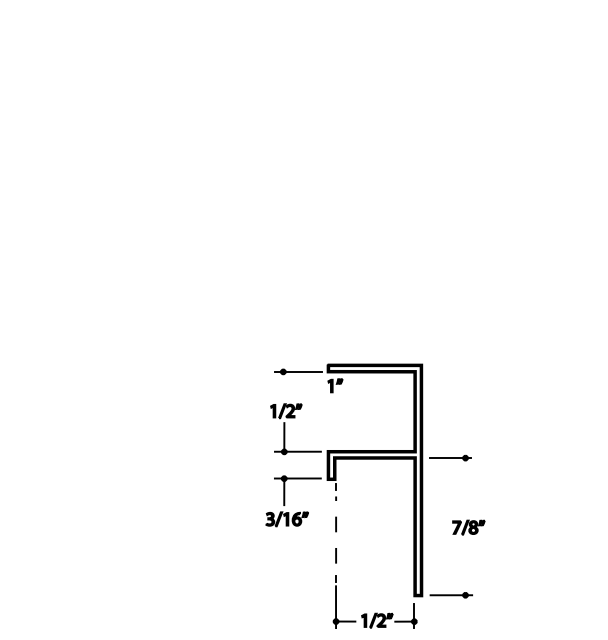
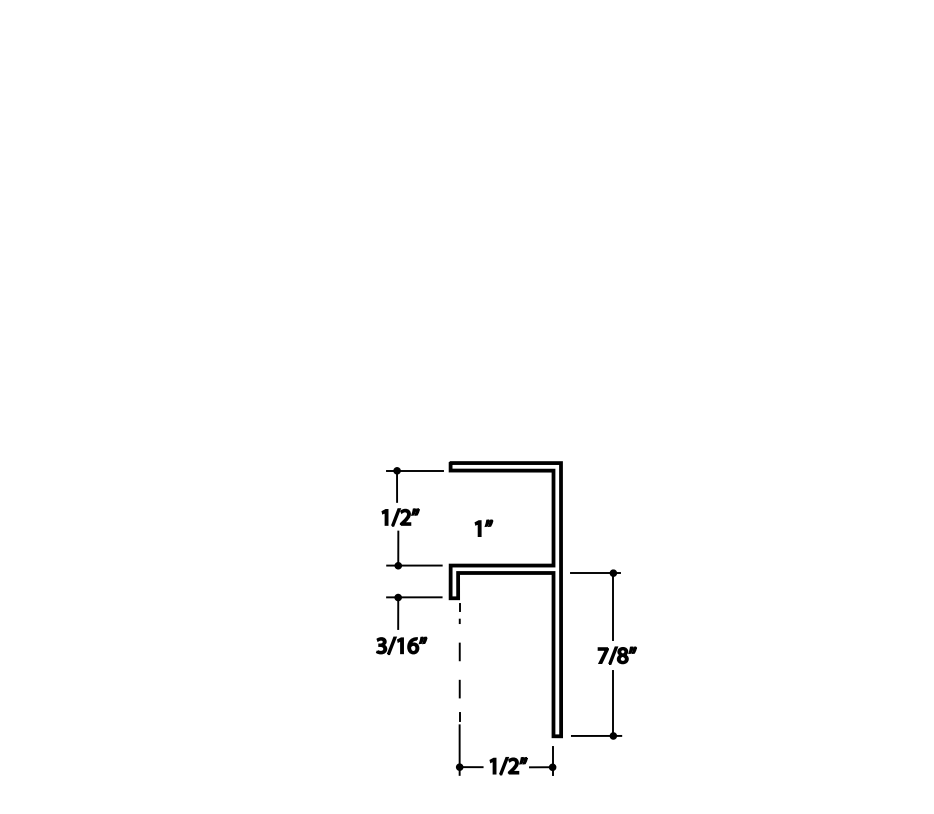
line: (283, 385) -> (397, 487), added
part: (335, 385) -> (483, 527), moved
line: (465, 487) -> (613, 607), added
line: (465, 567) -> (613, 702), added

